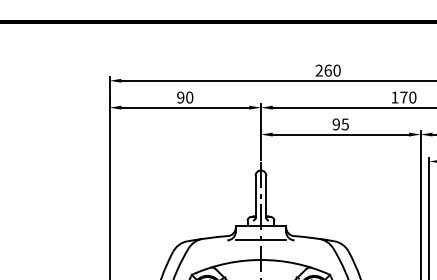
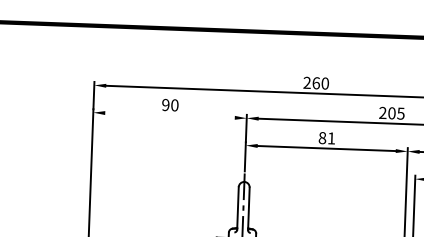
text: (403, 97) -> (391, 113), 170 -> 205
line: (185, 107) -> (170, 115), removed
text: (340, 124) -> (326, 138), 95 -> 81

